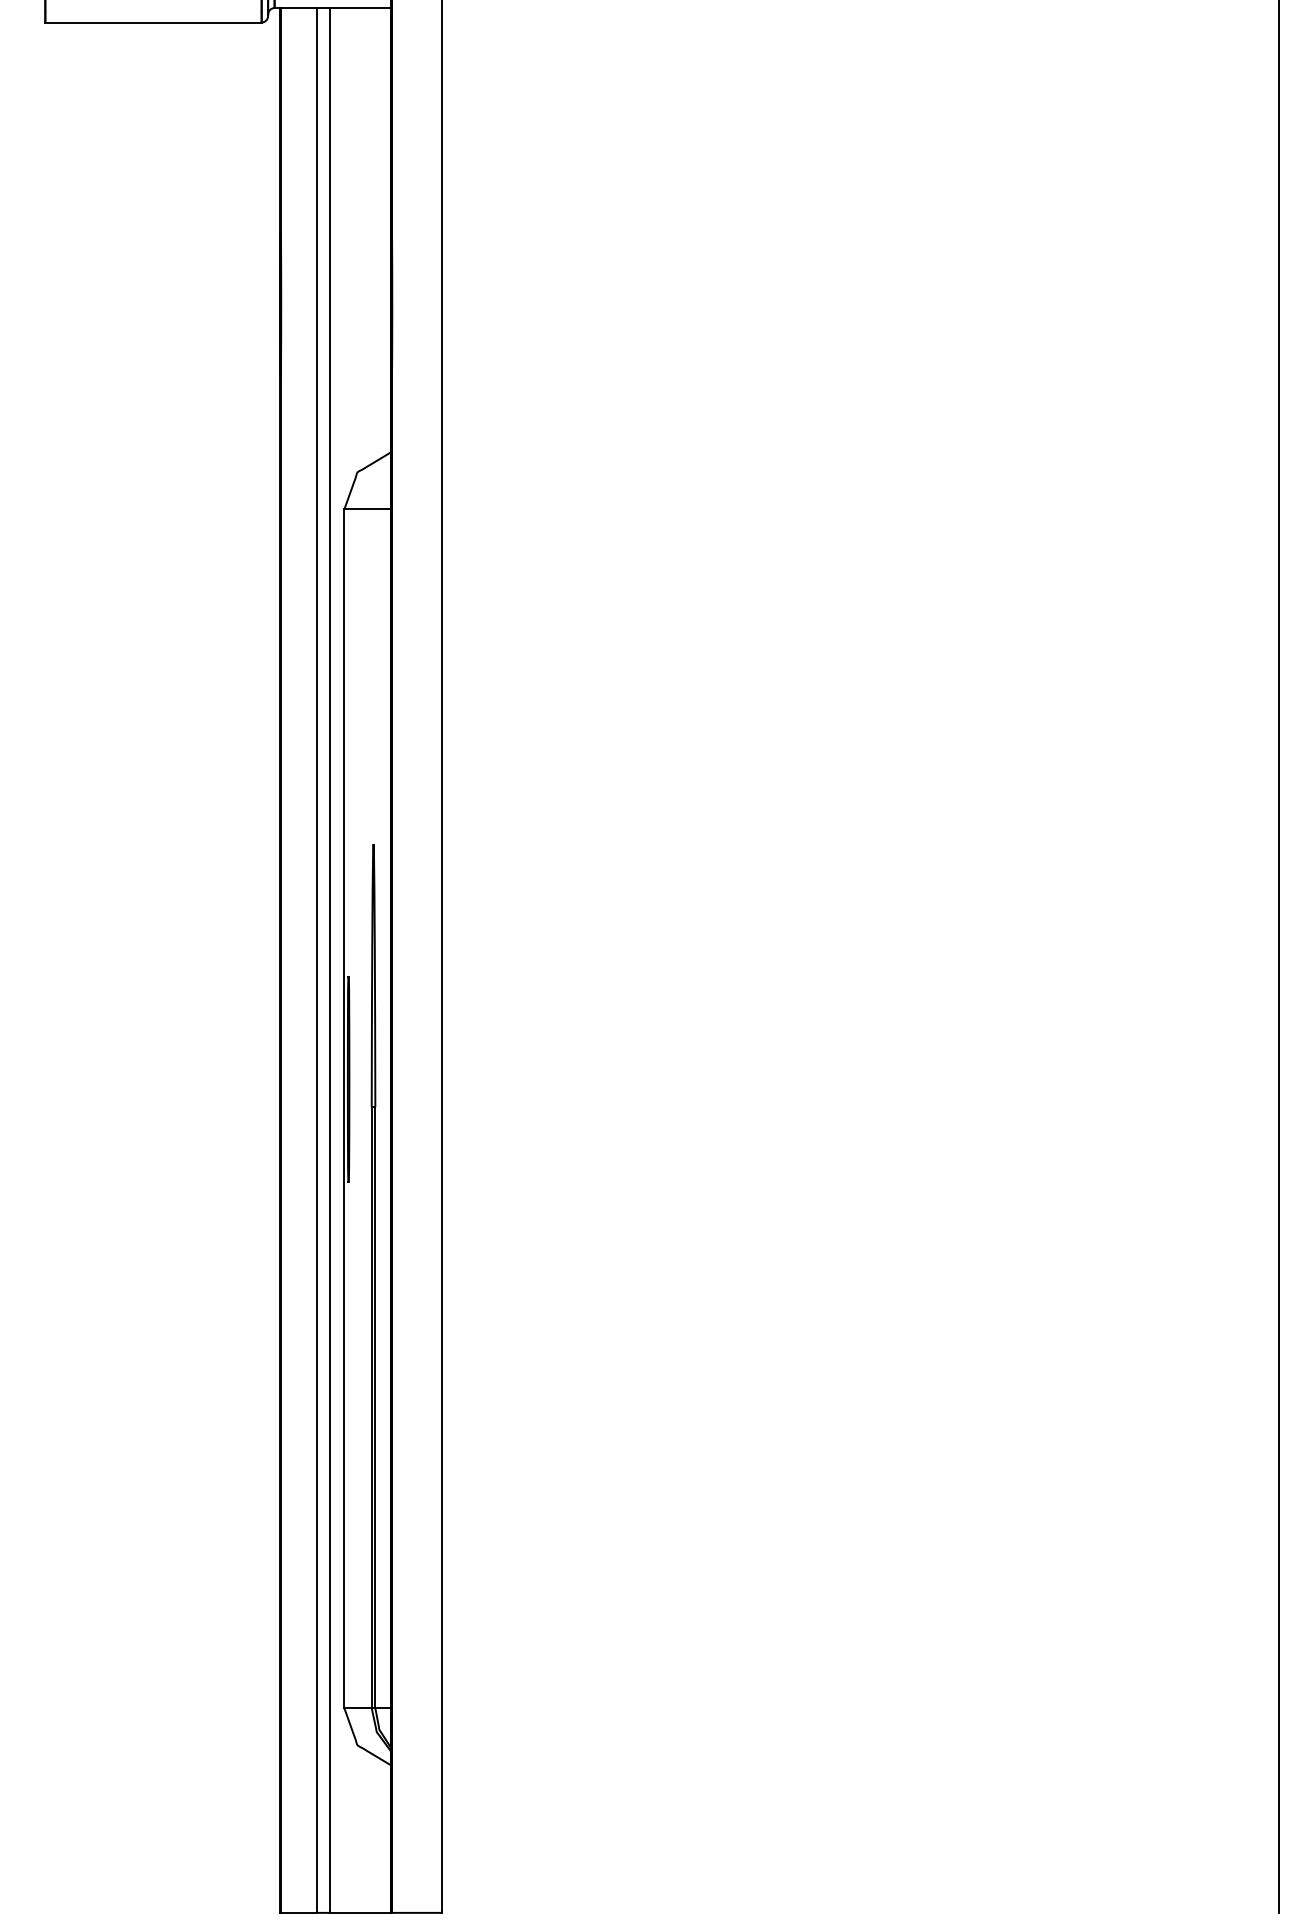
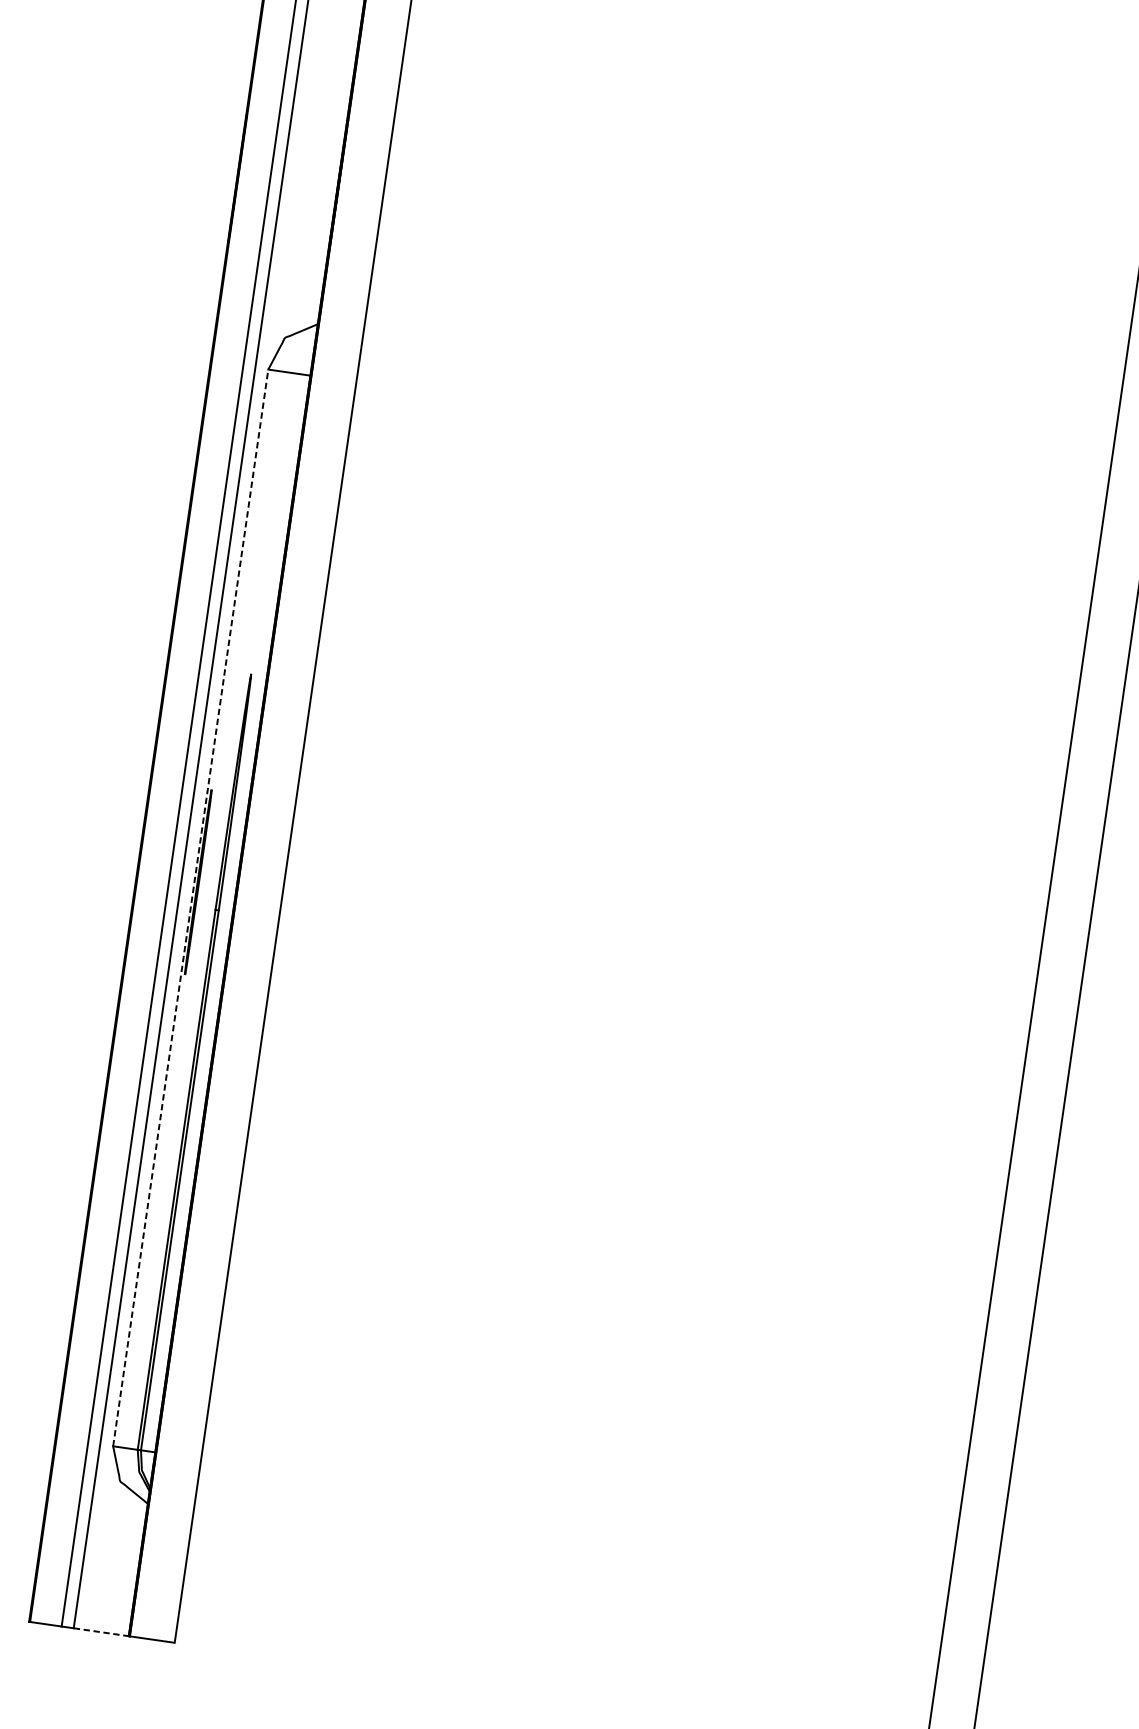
line: (344, 1108) -> (190, 907), solid -> dashed
line: (360, 1912) -> (101, 1631), solid -> dashed

